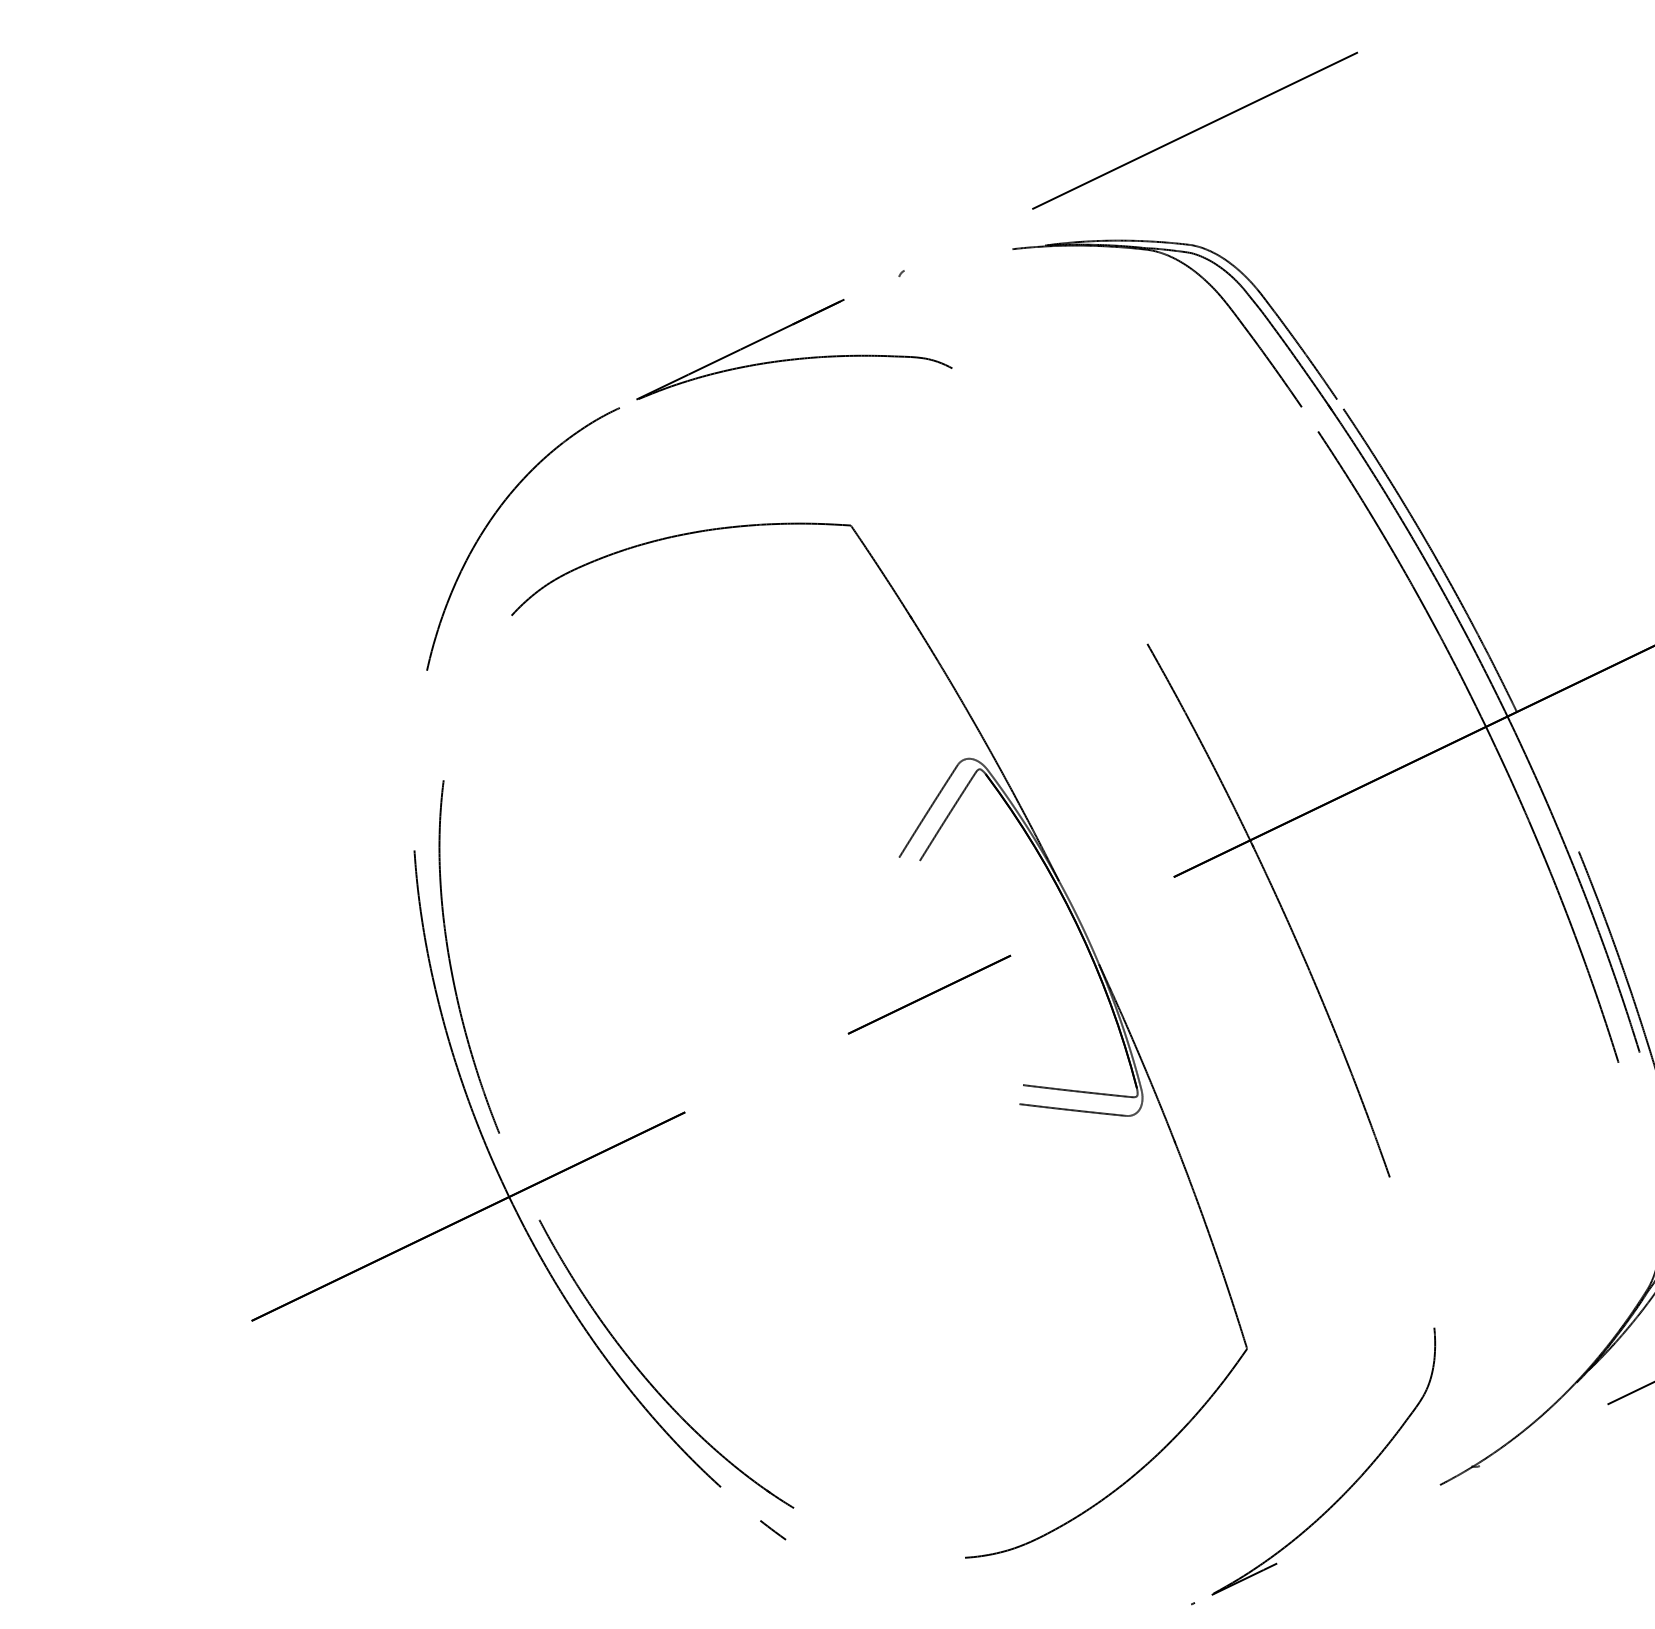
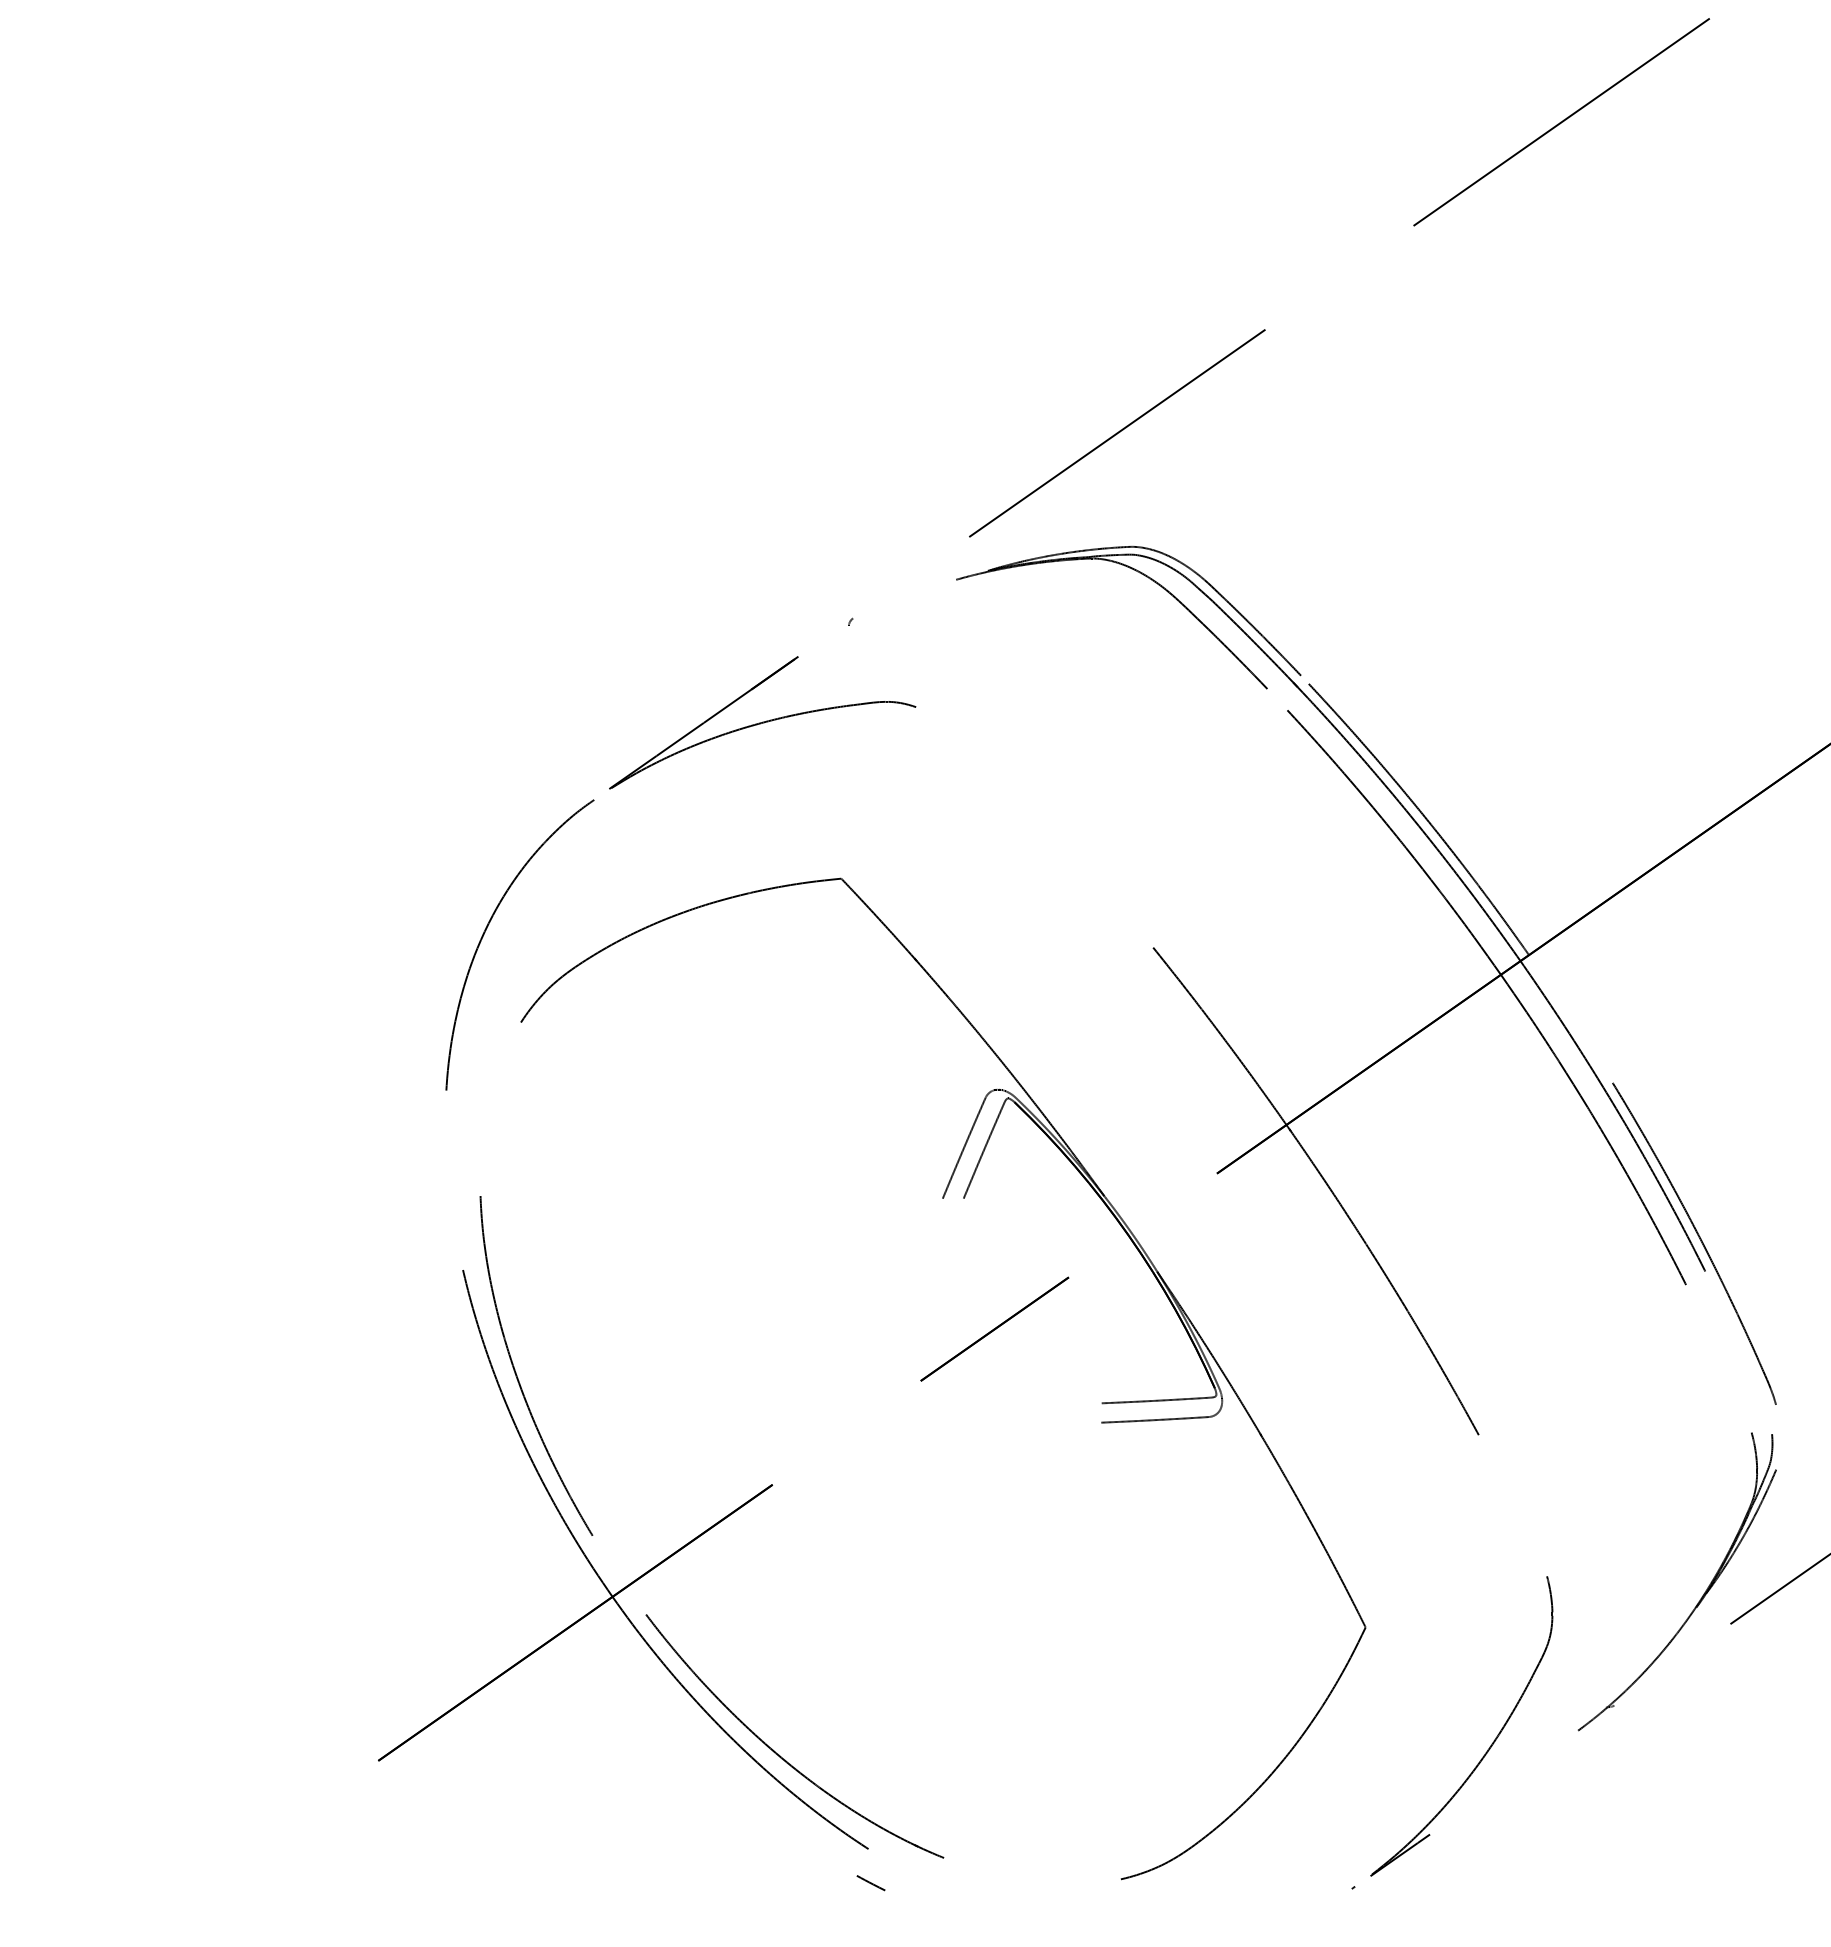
line: (772, 1530) -> (870, 1883), moved

